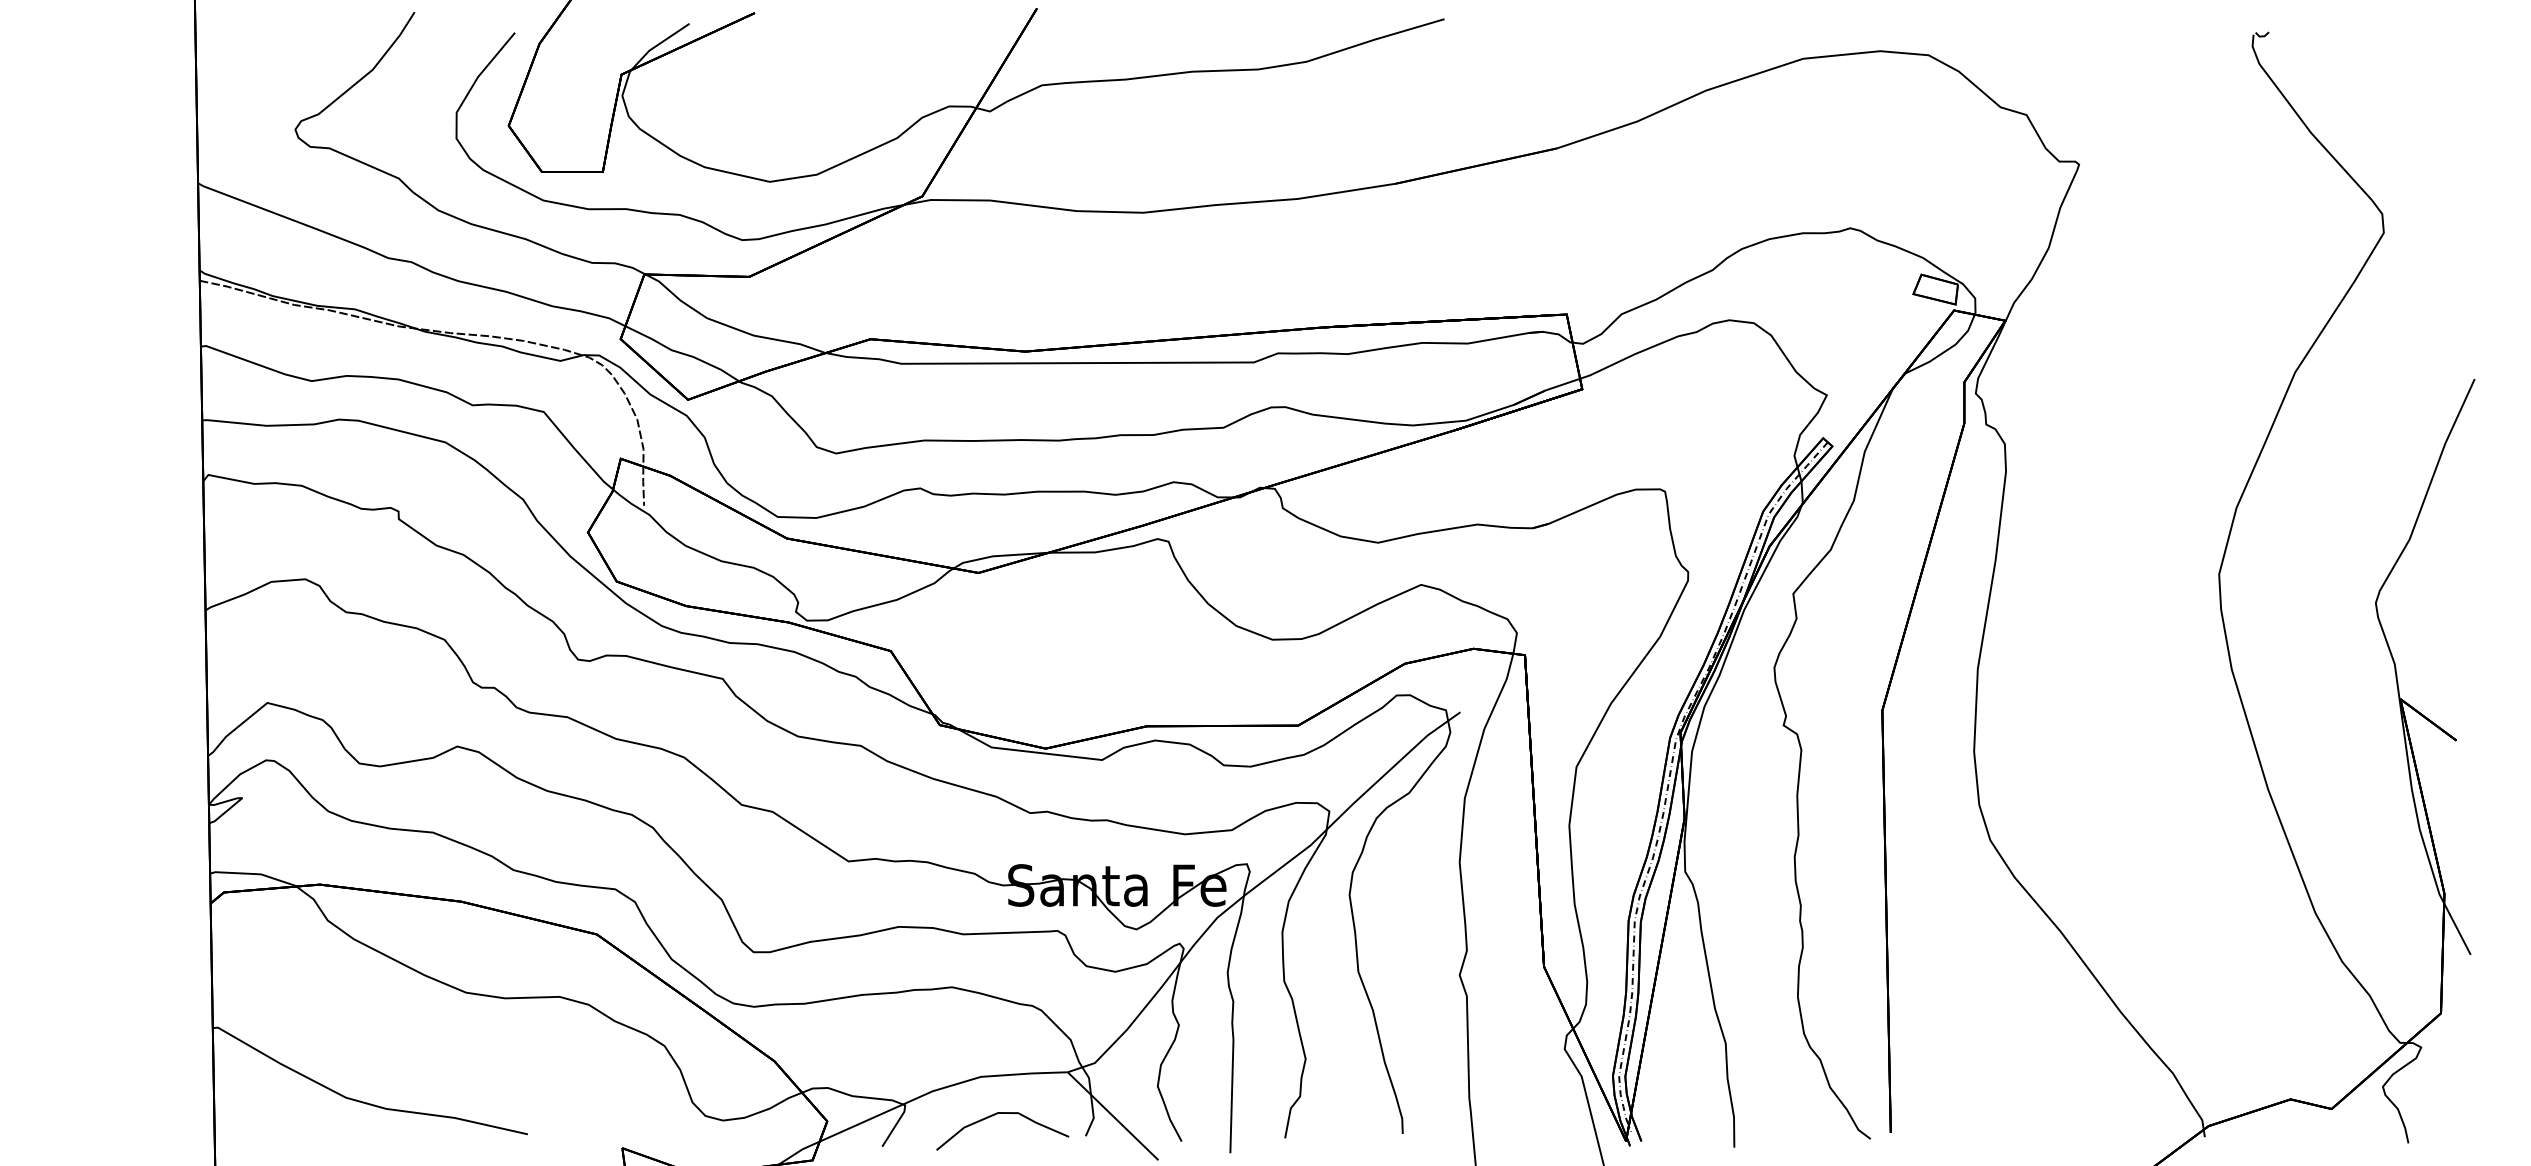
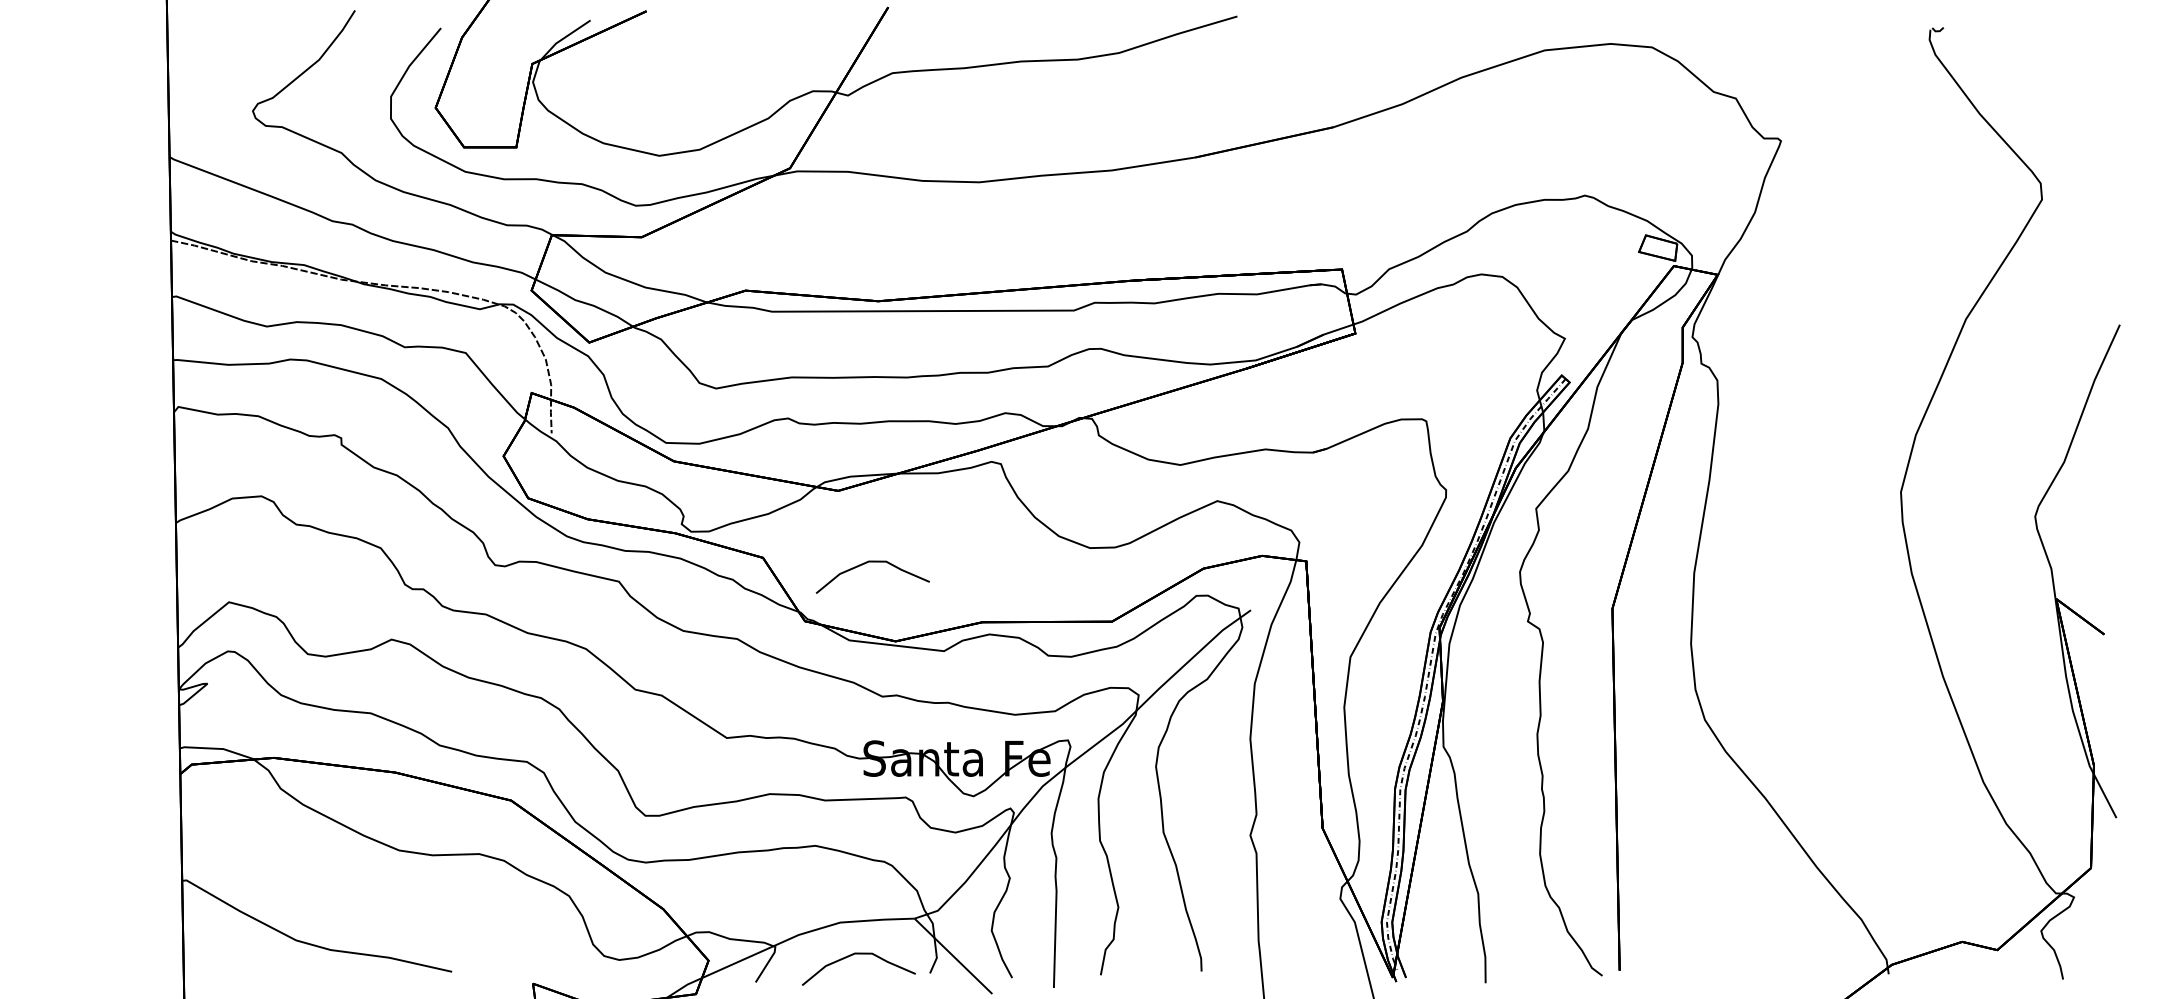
curve: (1012, 657) -> (867, 563), added

